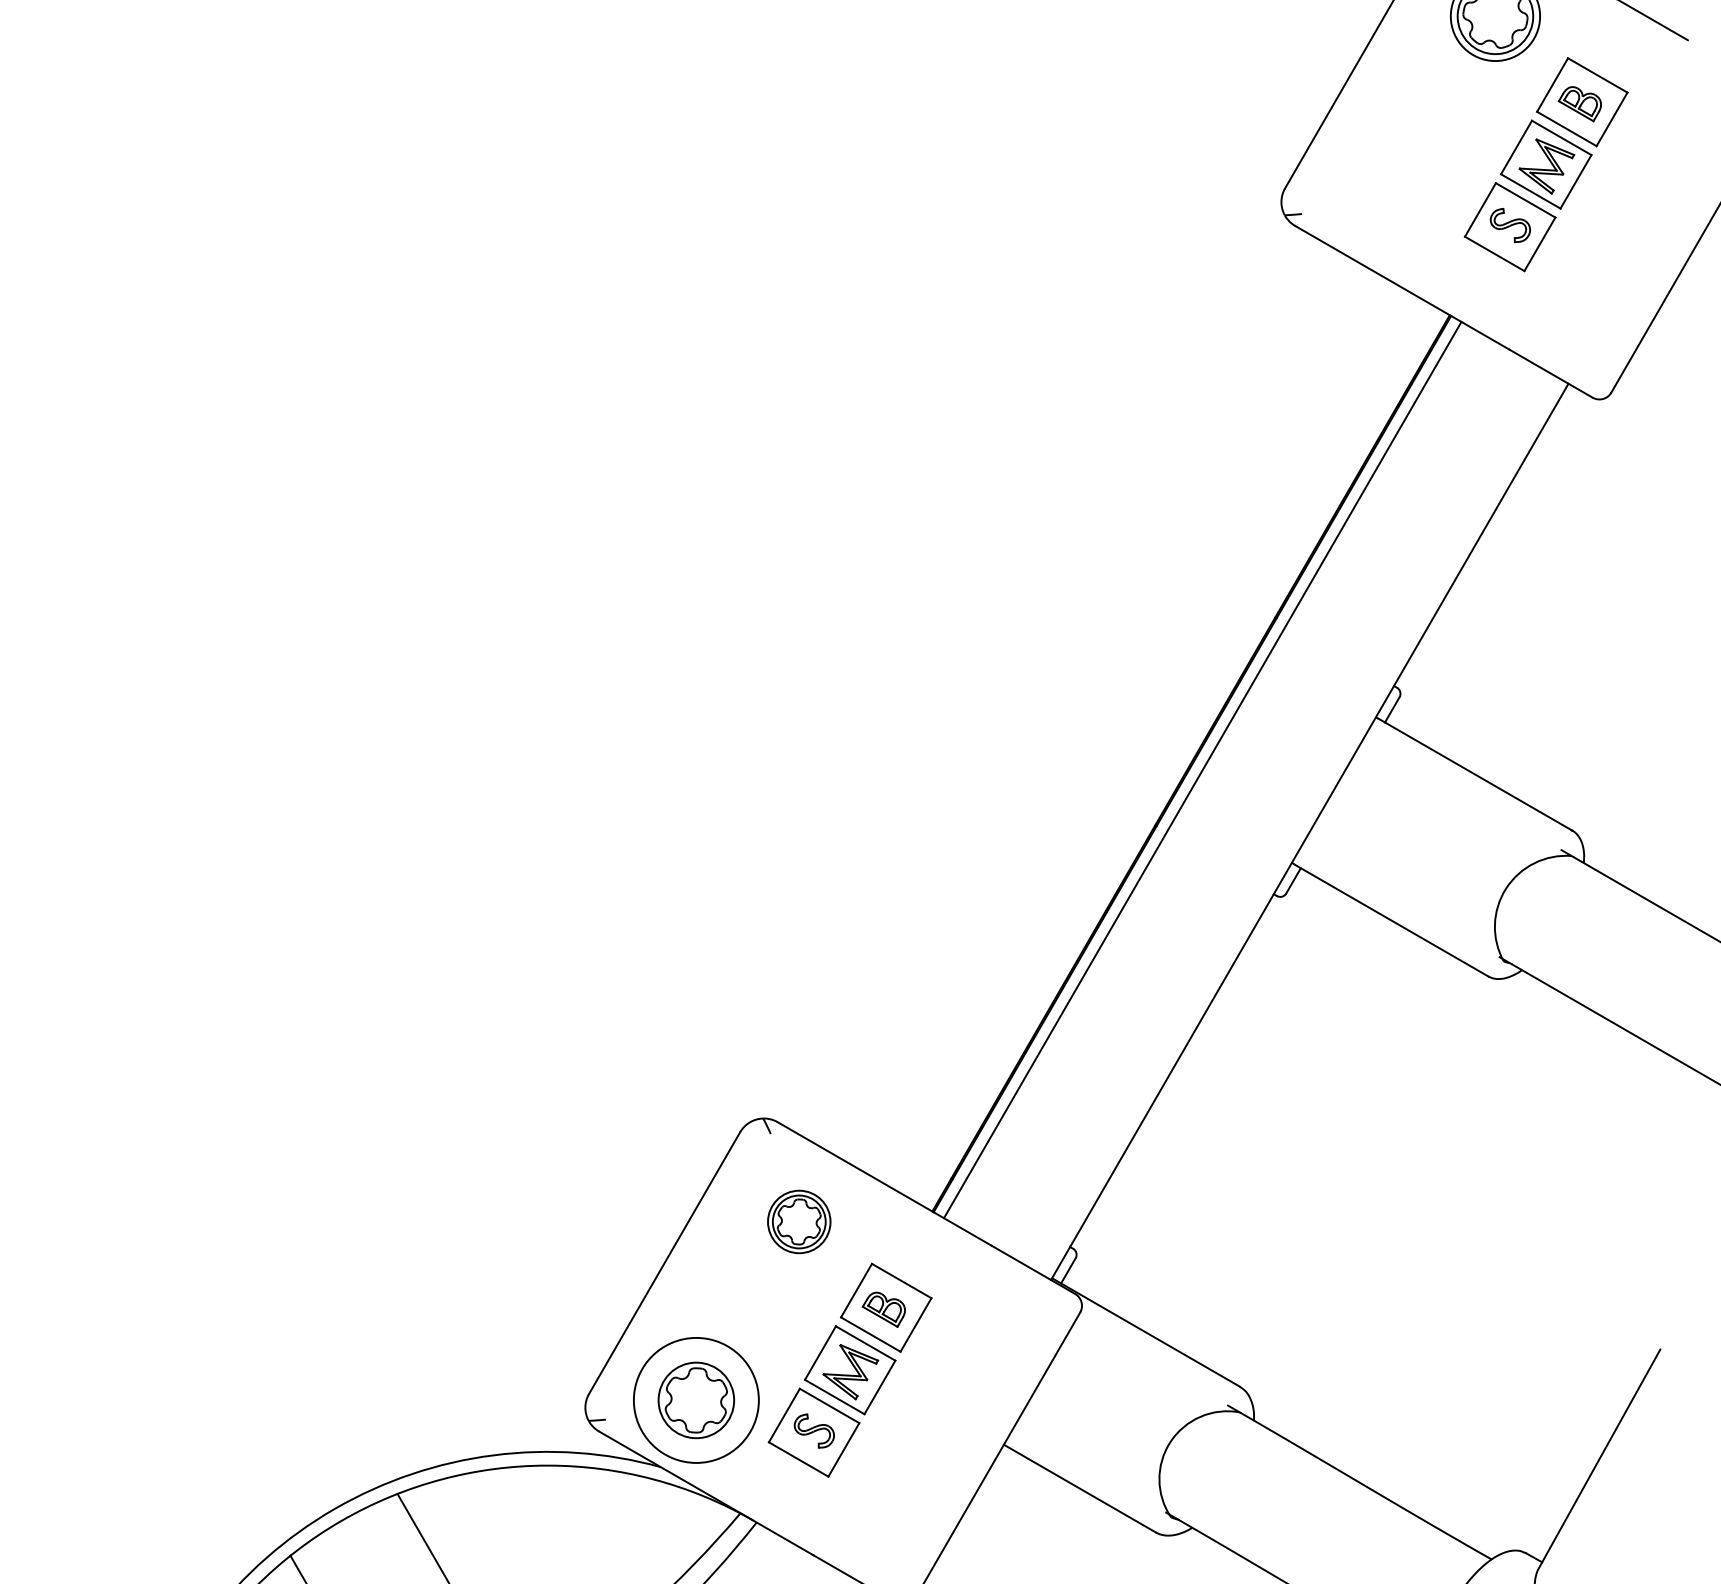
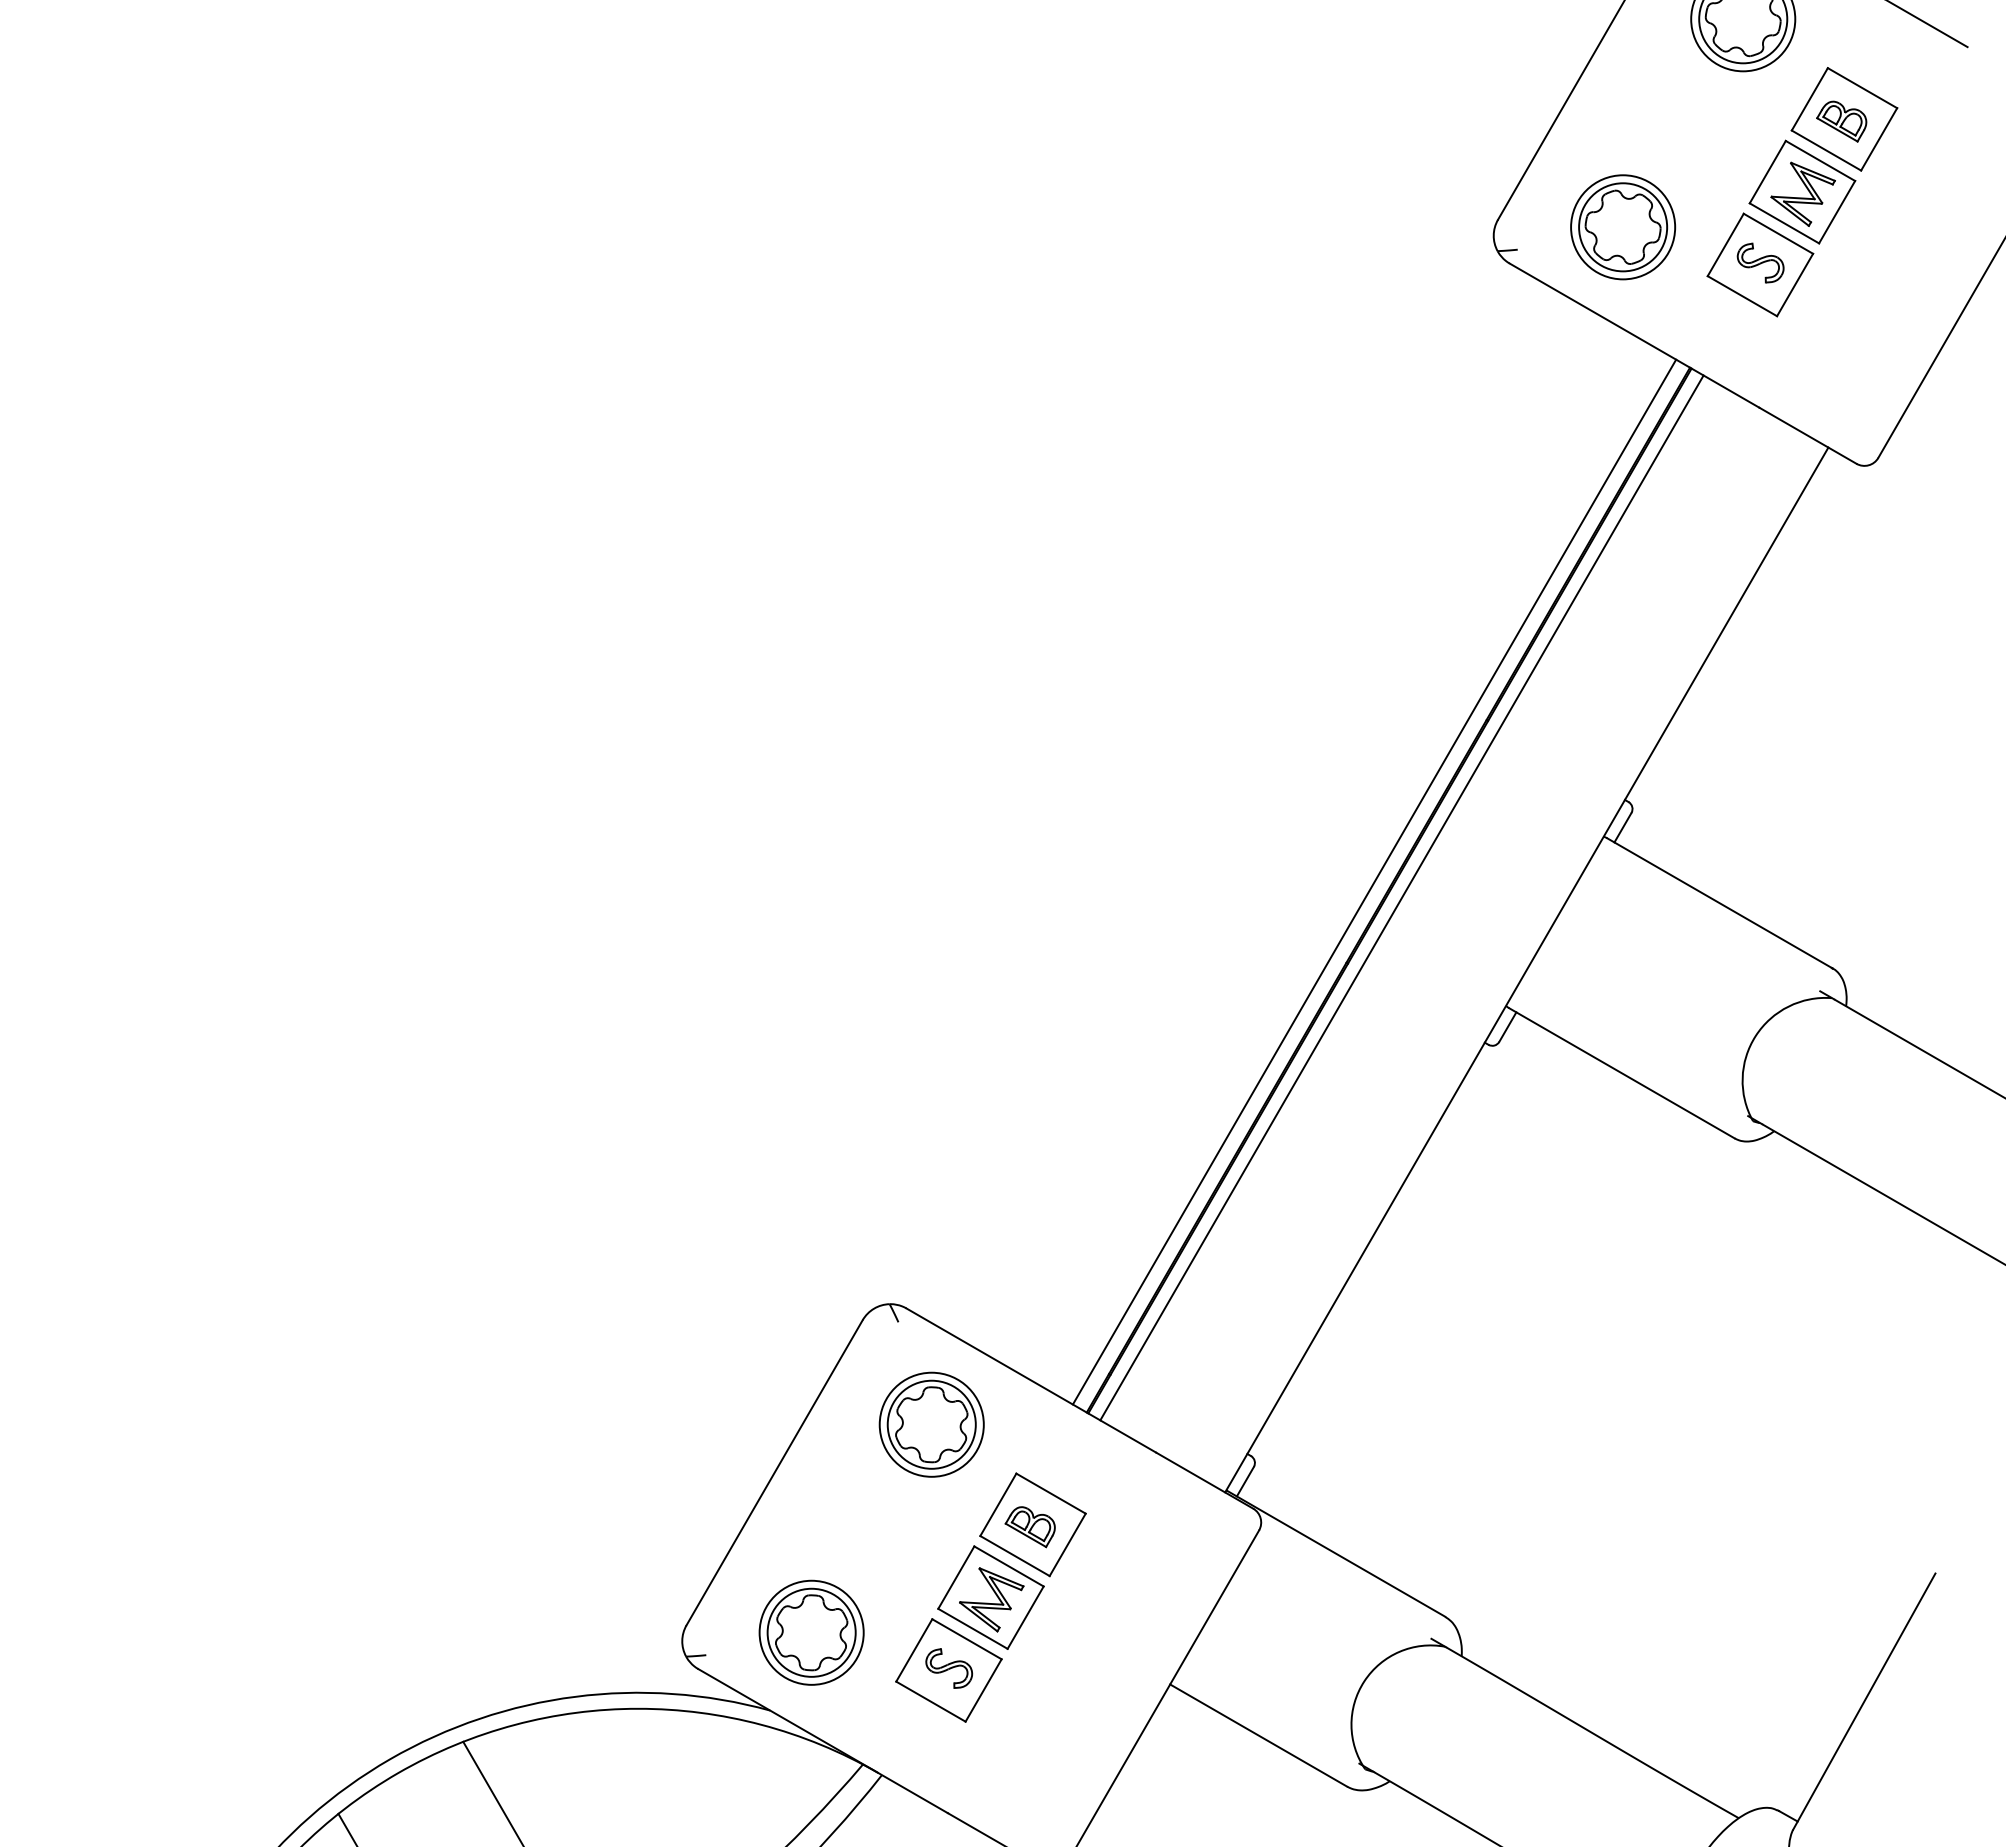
part: (1391, 194) -> (1622, 226), added
line: (1178, 756) -> (1373, 882), added
part: (798, 1221) -> (930, 1424), size x1.43
circle: (696, 1400) -> (811, 1632), size x0.71

